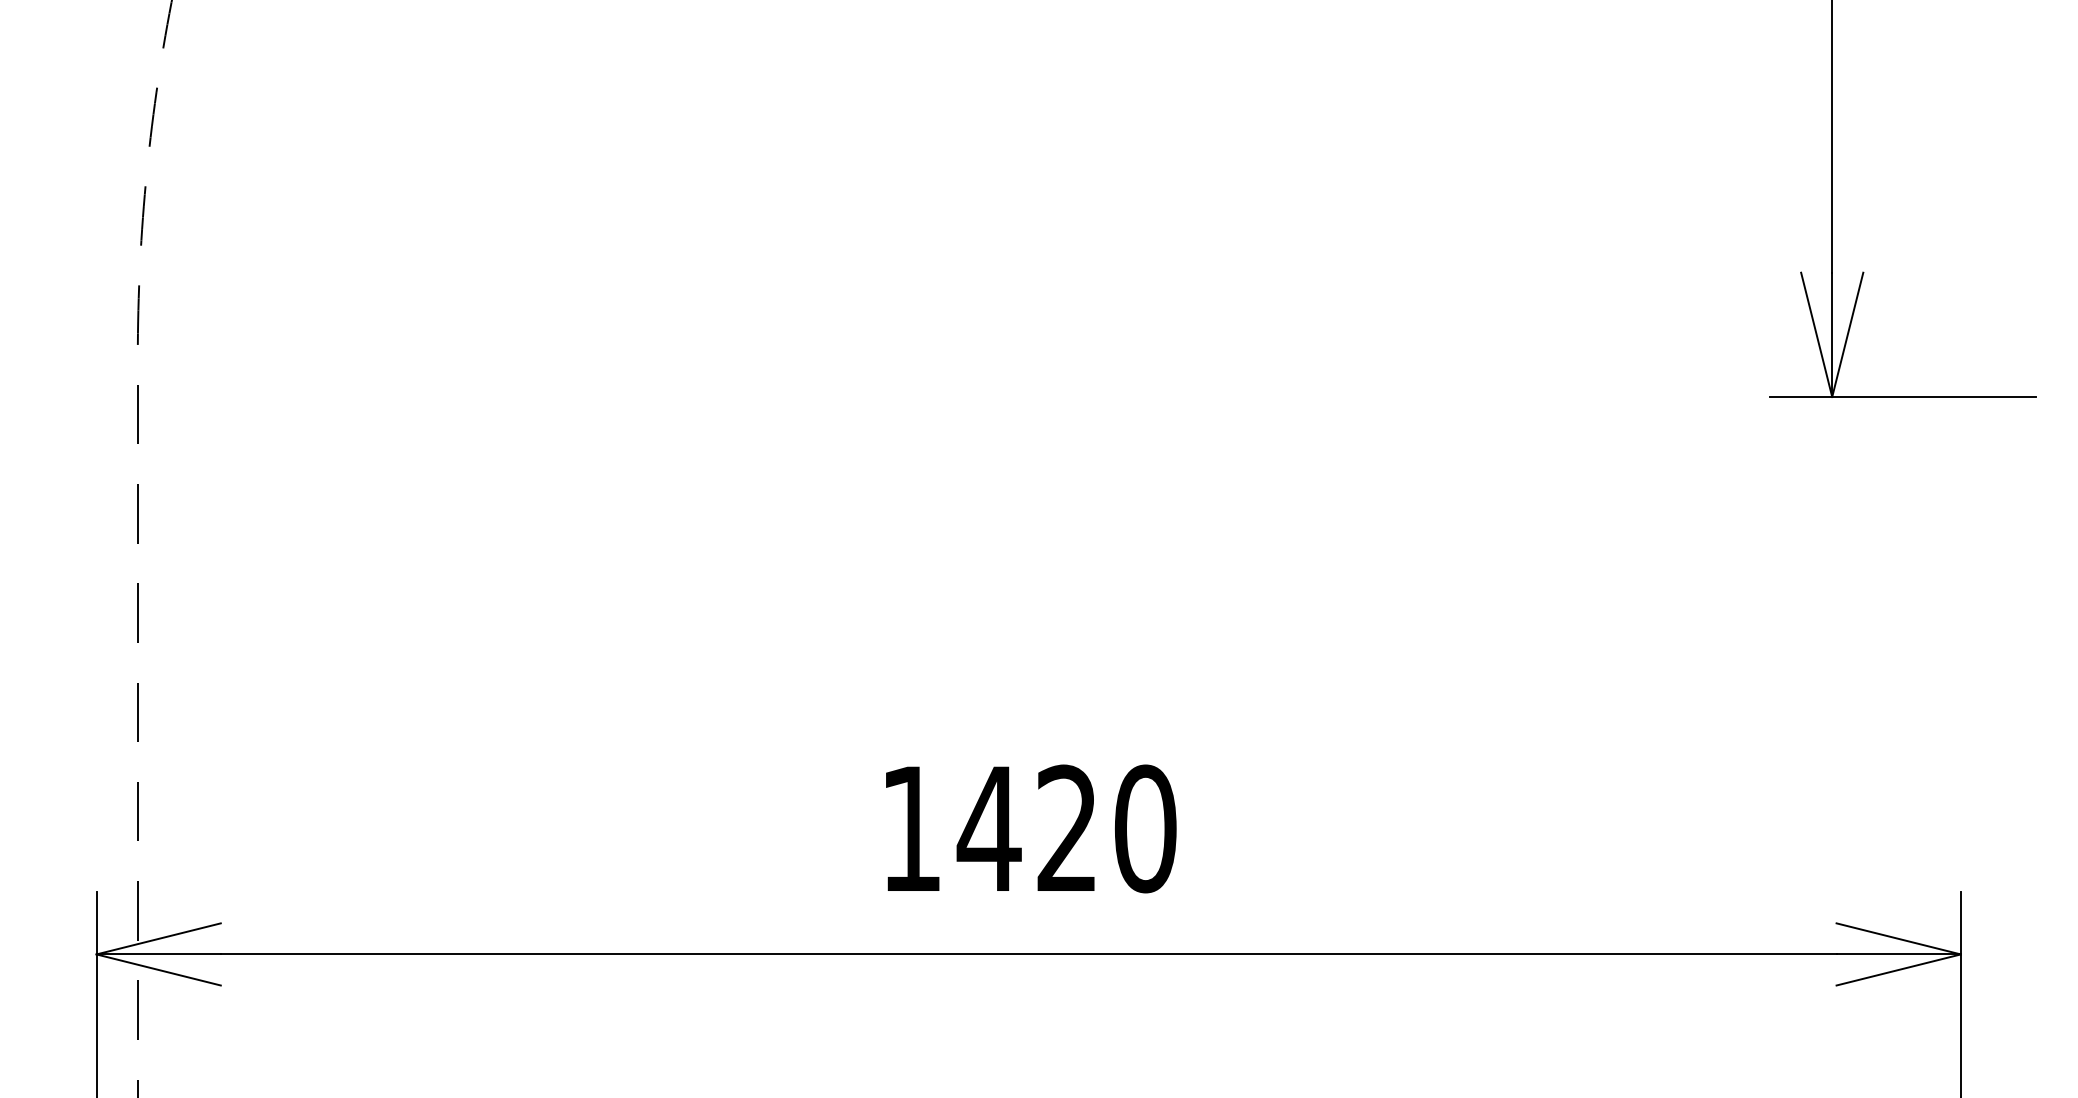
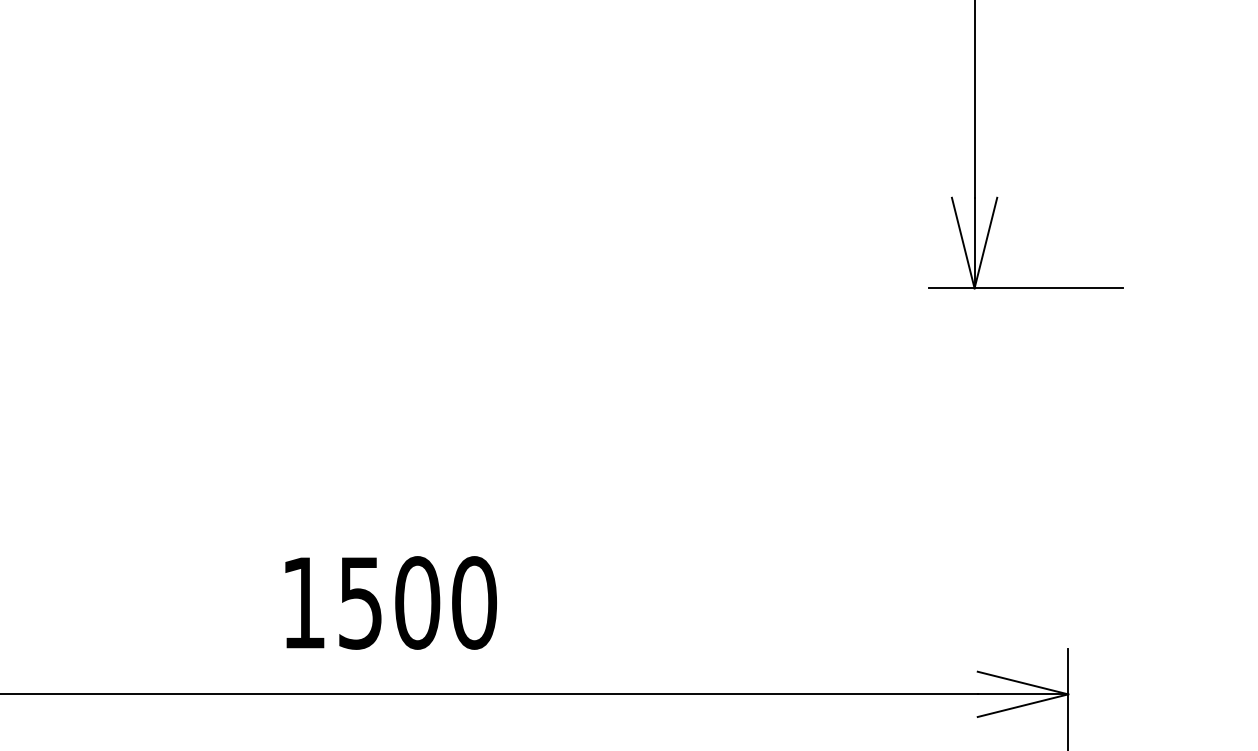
text: (1027, 828) -> (388, 602), 1420 -> 1500

